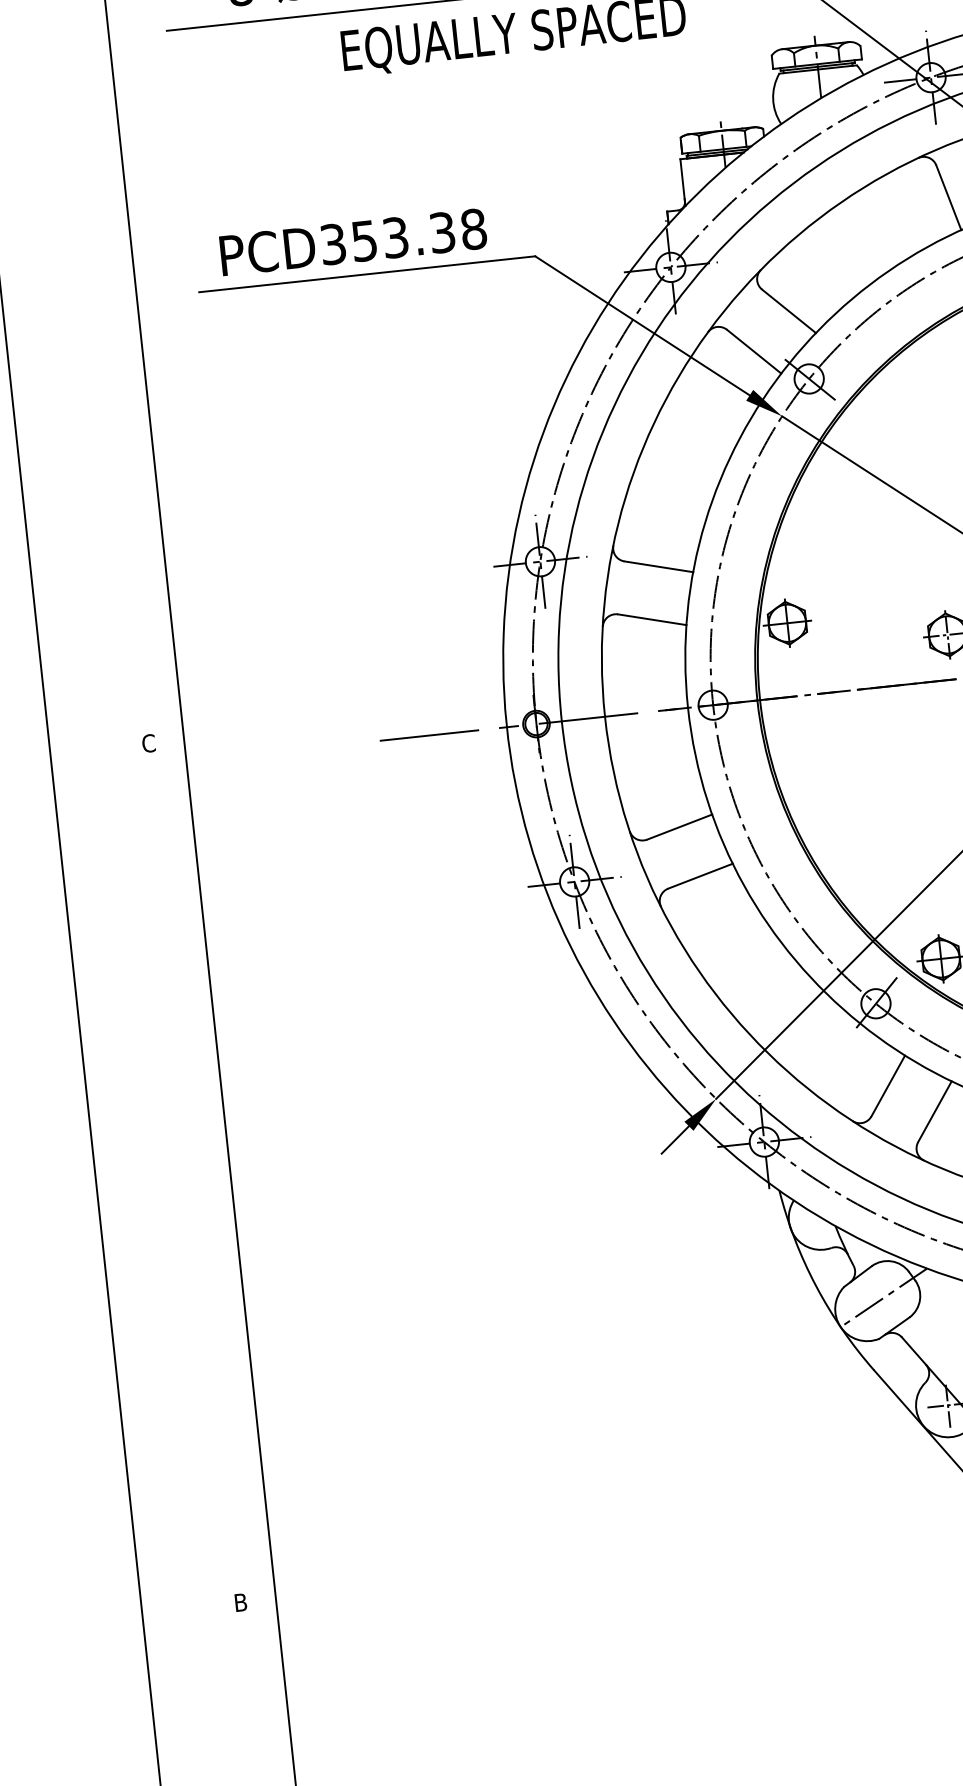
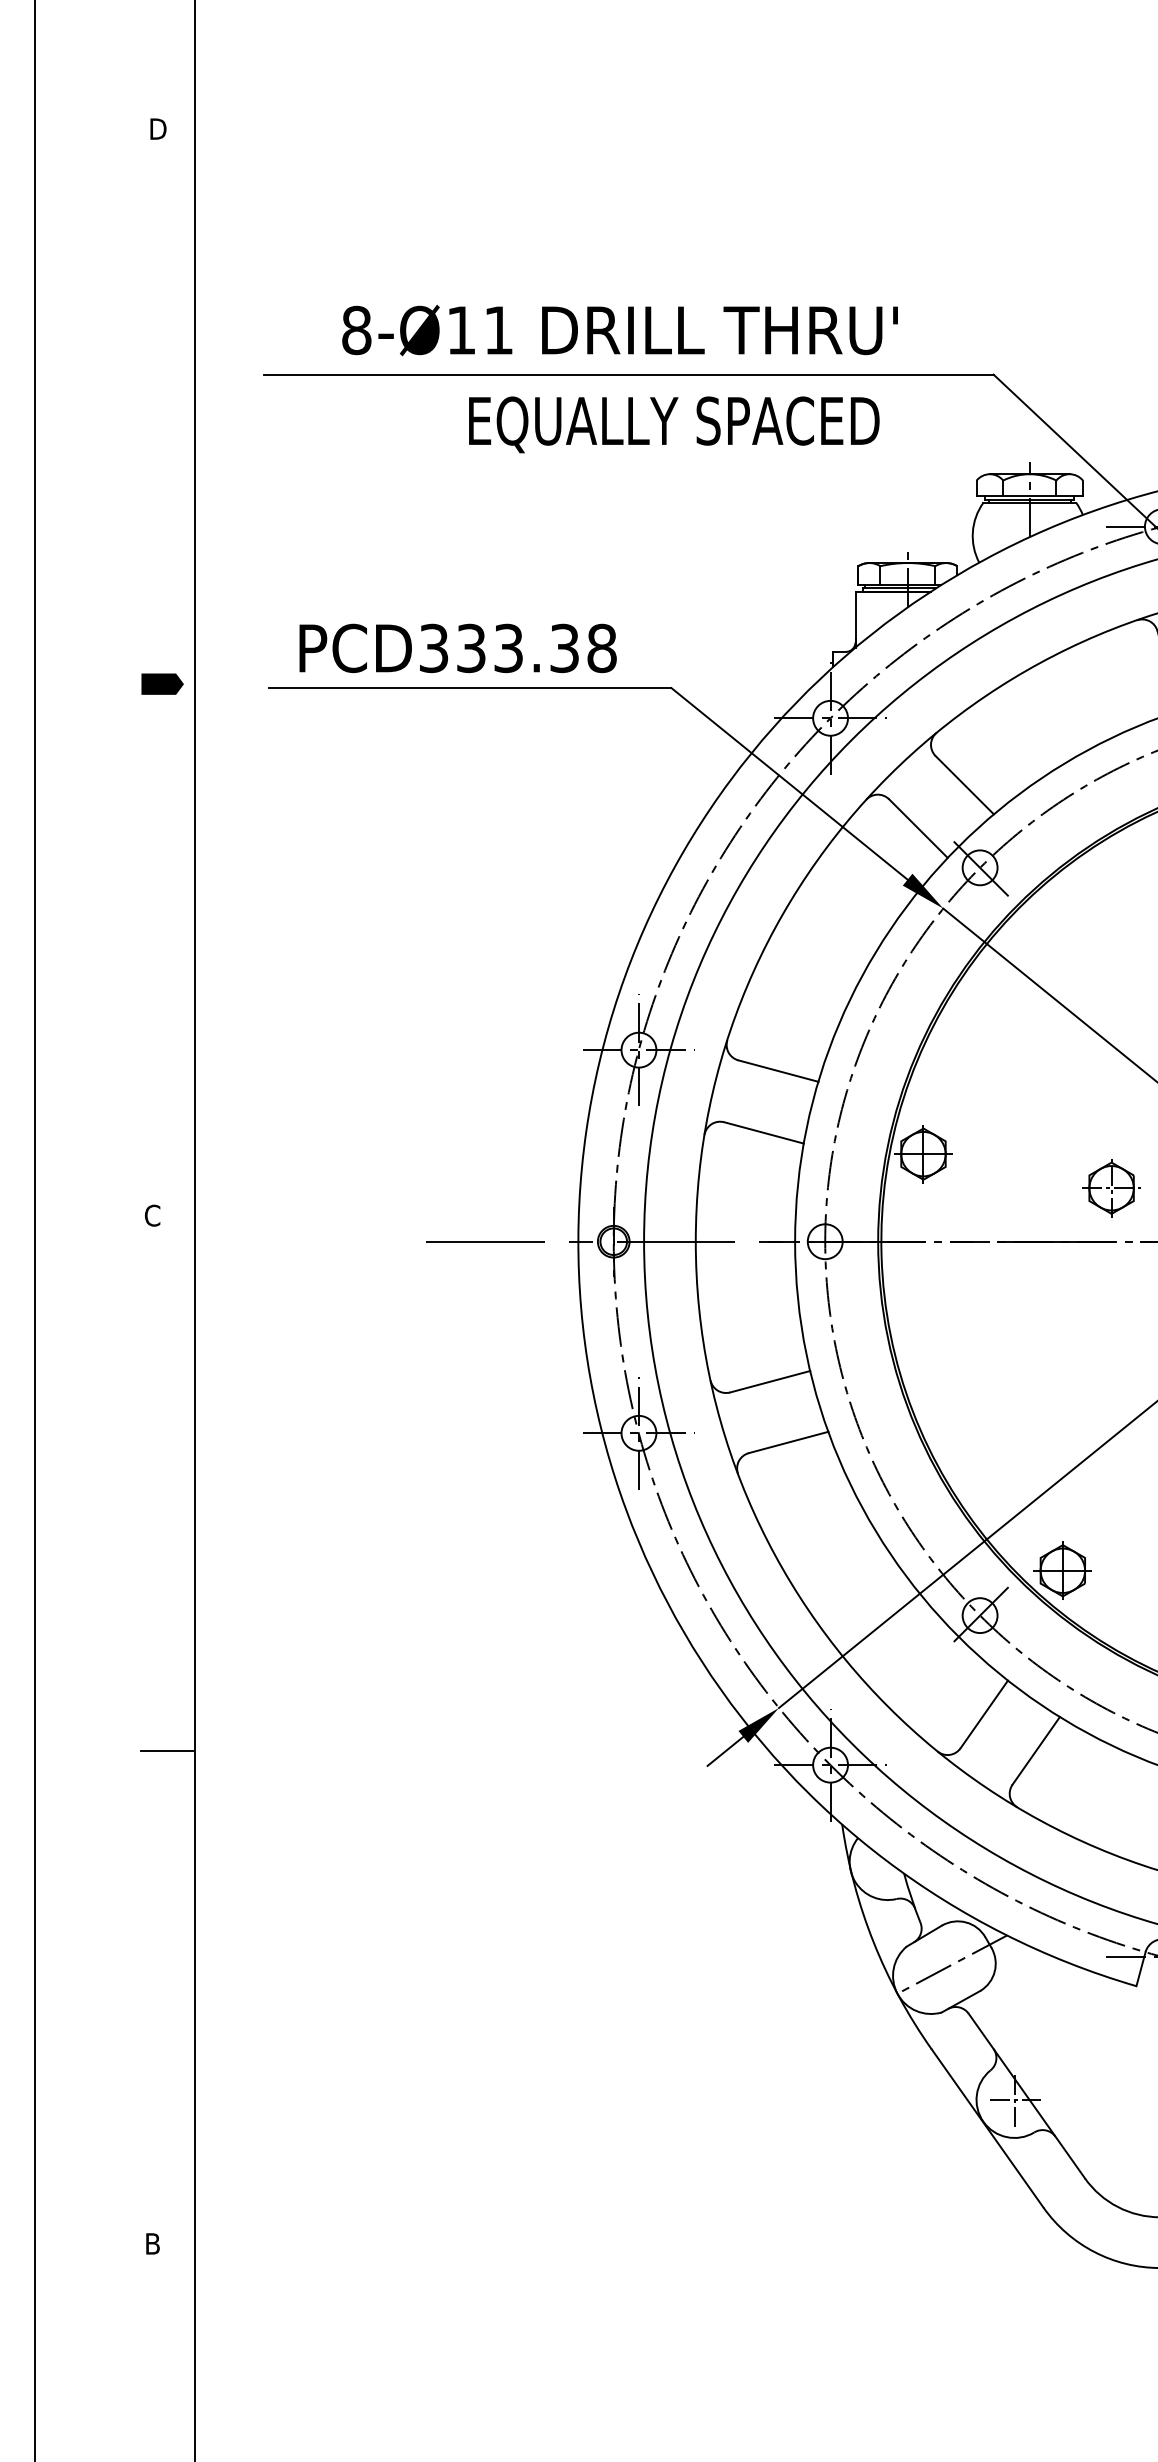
text: (364, 240) -> (471, 647), PCD353.38 -> PCD333.38
line: (109, 297) -> (162, 683), added
line: (209, 1189) -> (167, 1751), added

